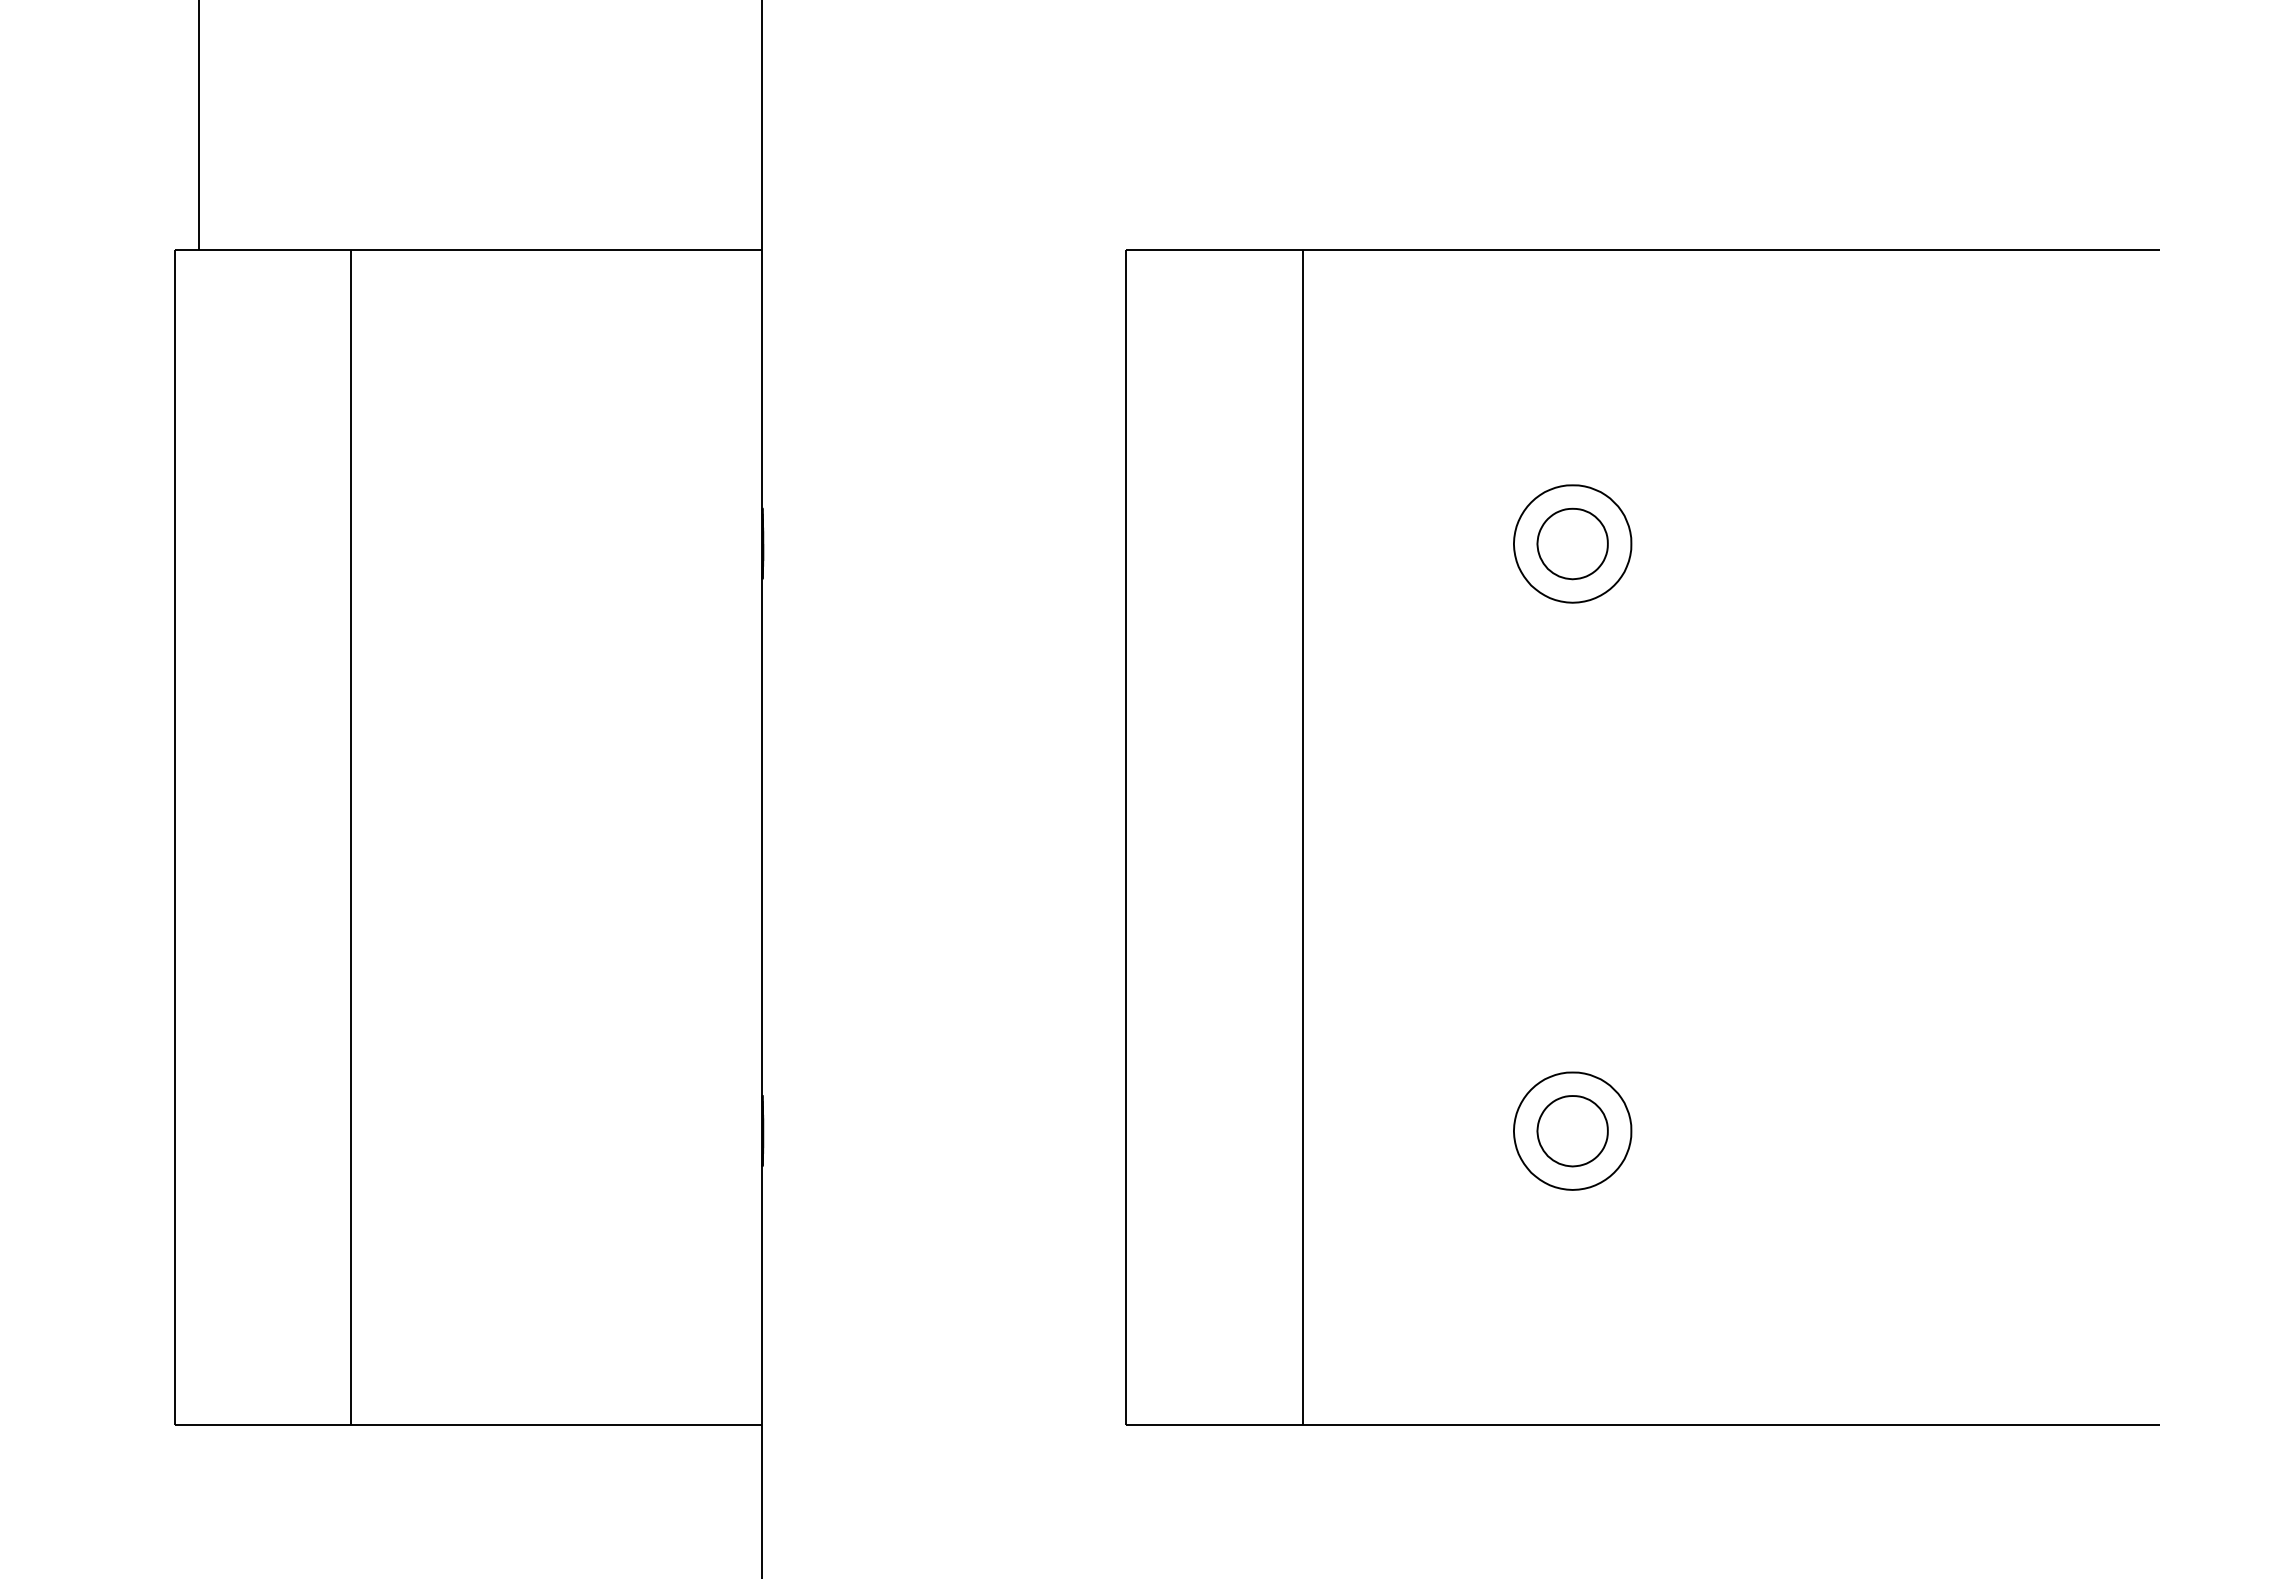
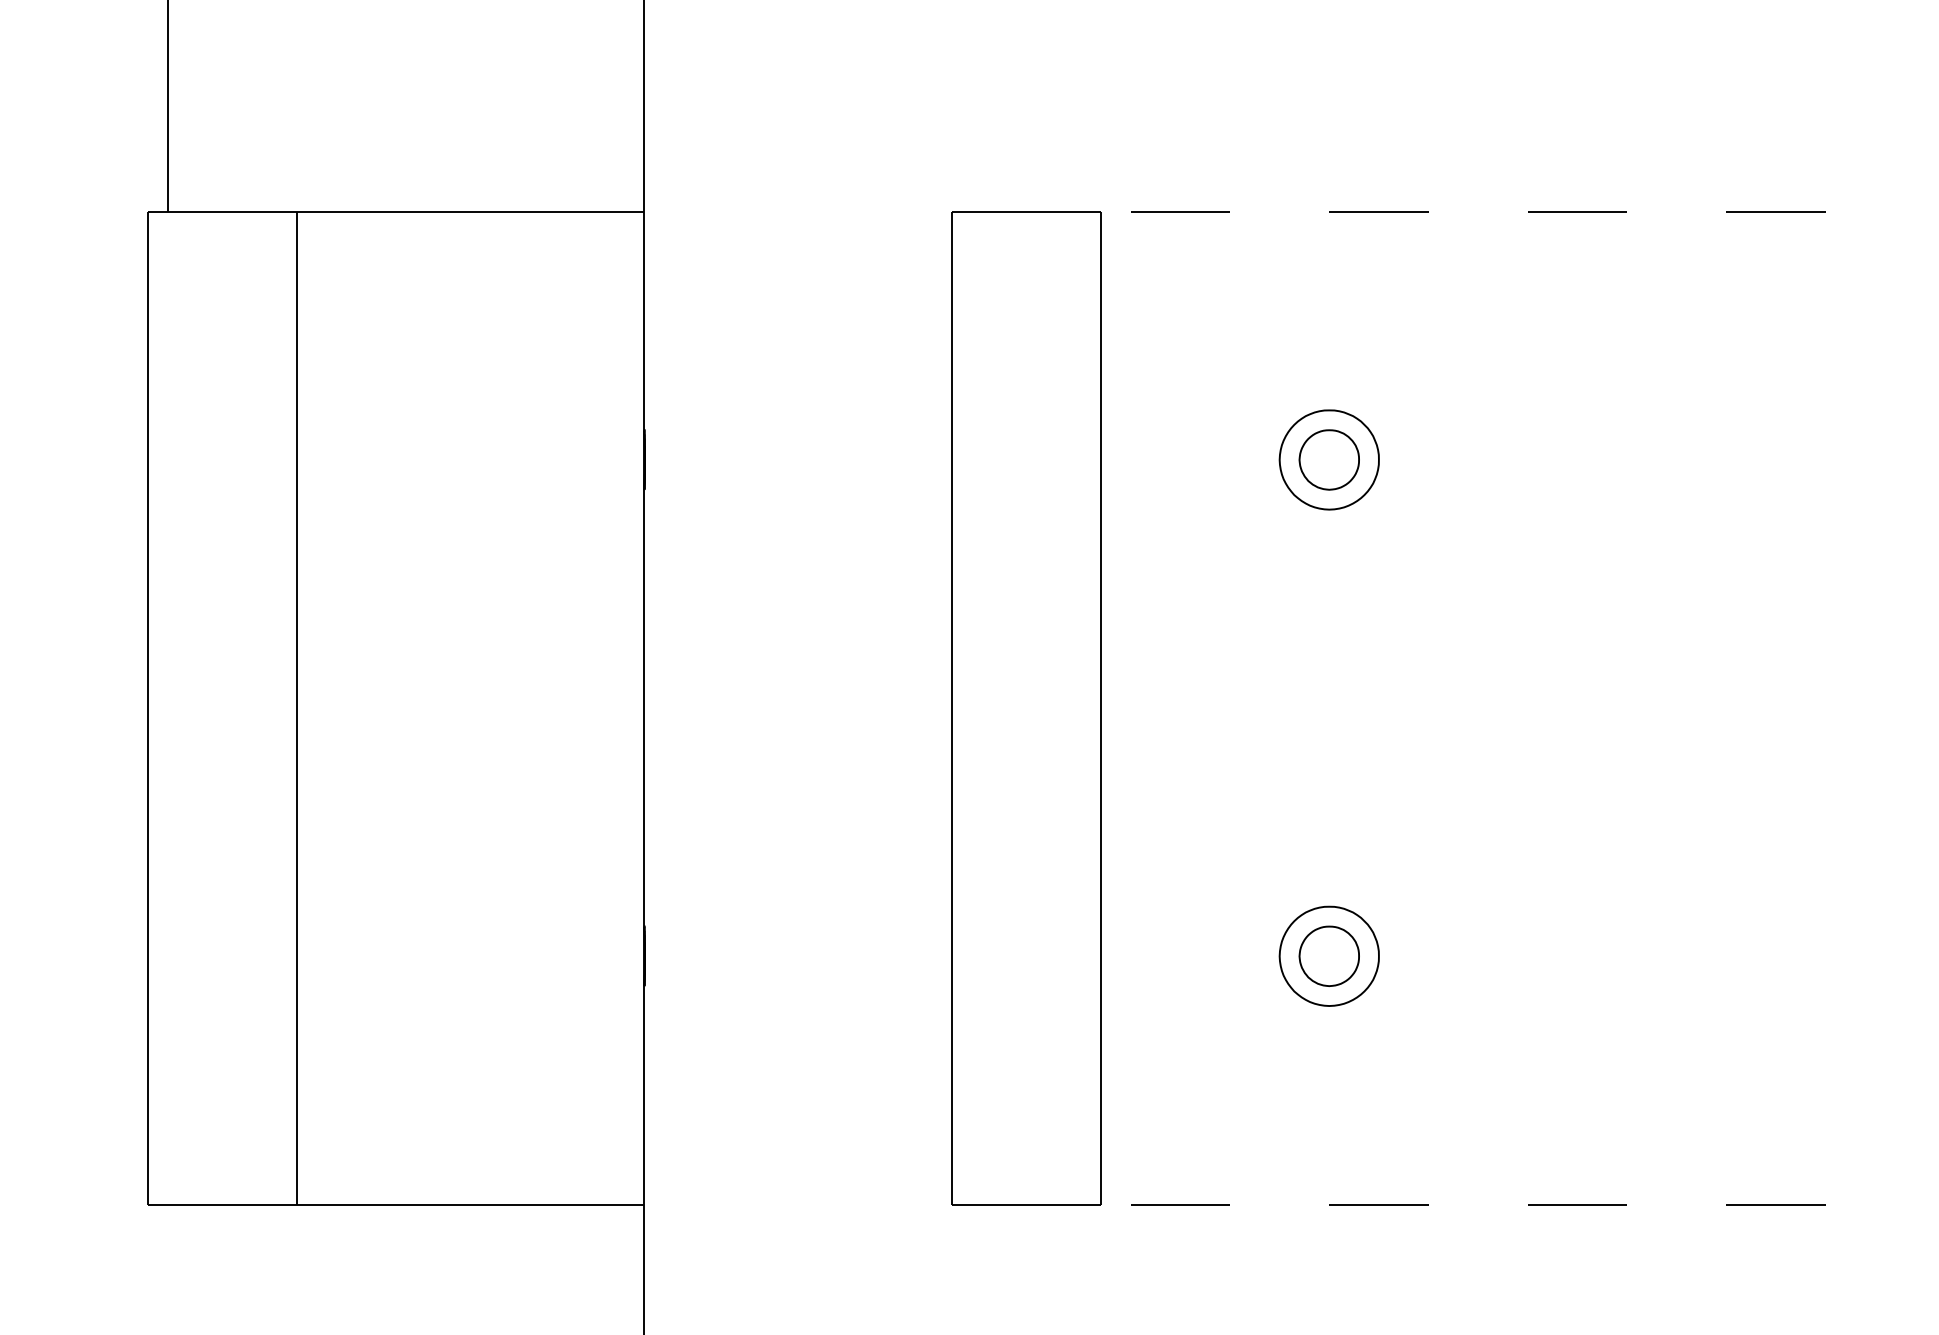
line: (1731, 250) -> (1463, 211), solid -> dashed
line: (1731, 1424) -> (1463, 1204), solid -> dashed

